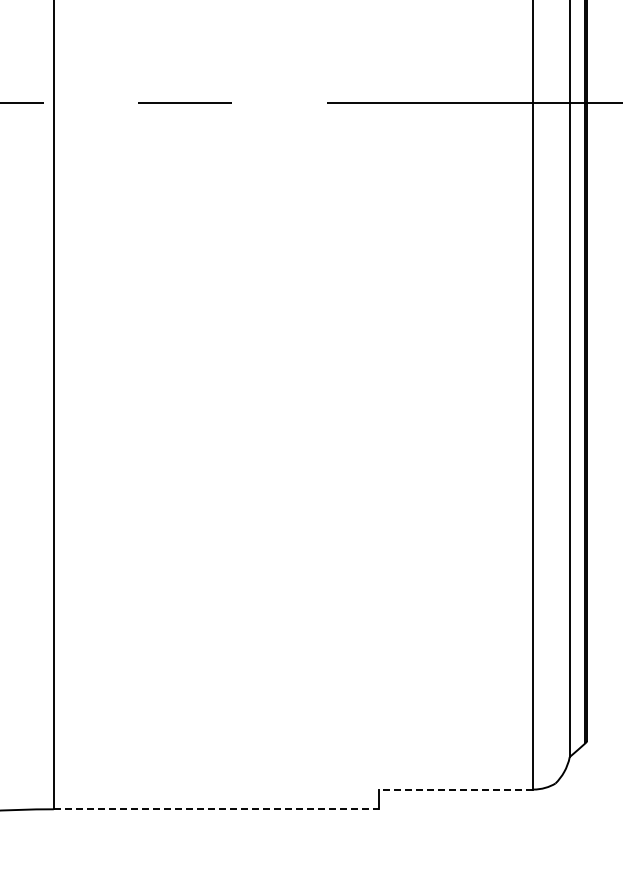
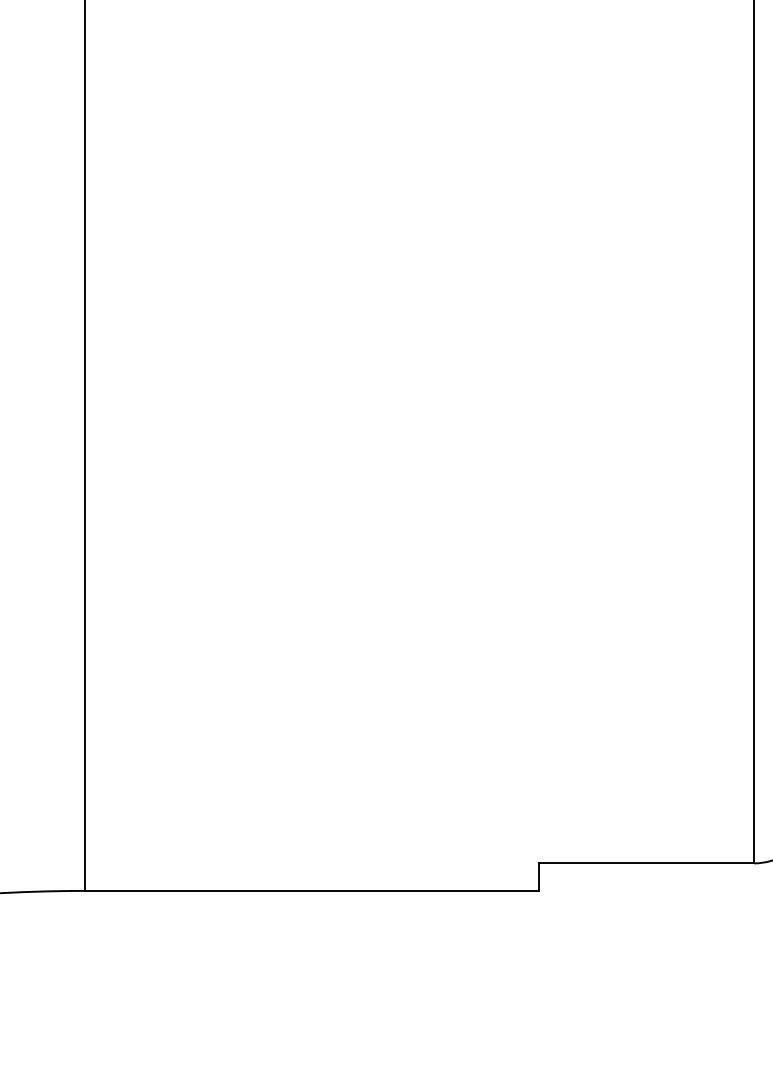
line: (455, 789) -> (645, 863), dashed -> solid
line: (216, 809) -> (311, 891), dashed -> solid

